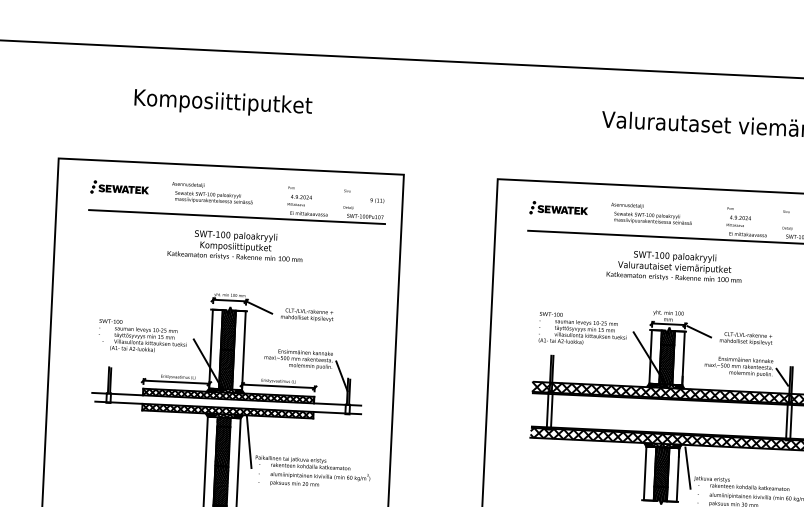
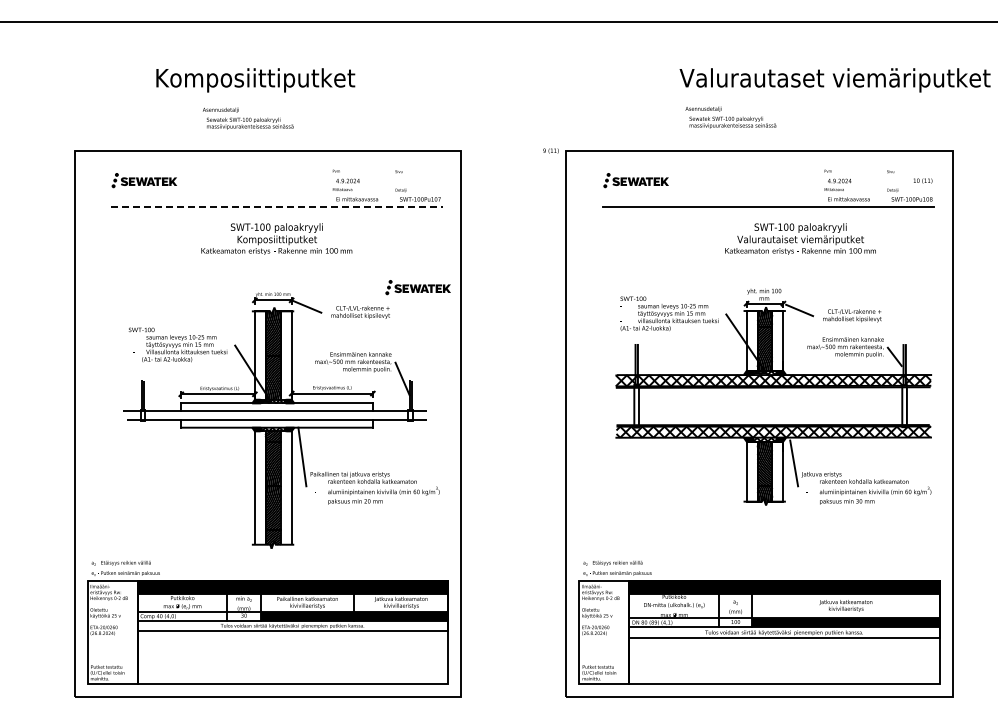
text: (212, 193) -> (248, 118), moved
text: (376, 200) -> (550, 150), moved
text: (651, 214) -> (730, 117), moved
line: (237, 216) -> (277, 206), solid -> dashed
text: (674, 266) -> (800, 238), moved
part: (359, 295) -> (417, 287), added
hatch: (228, 395) -> (276, 406), removed
hatch: (227, 410) -> (276, 423), removed

